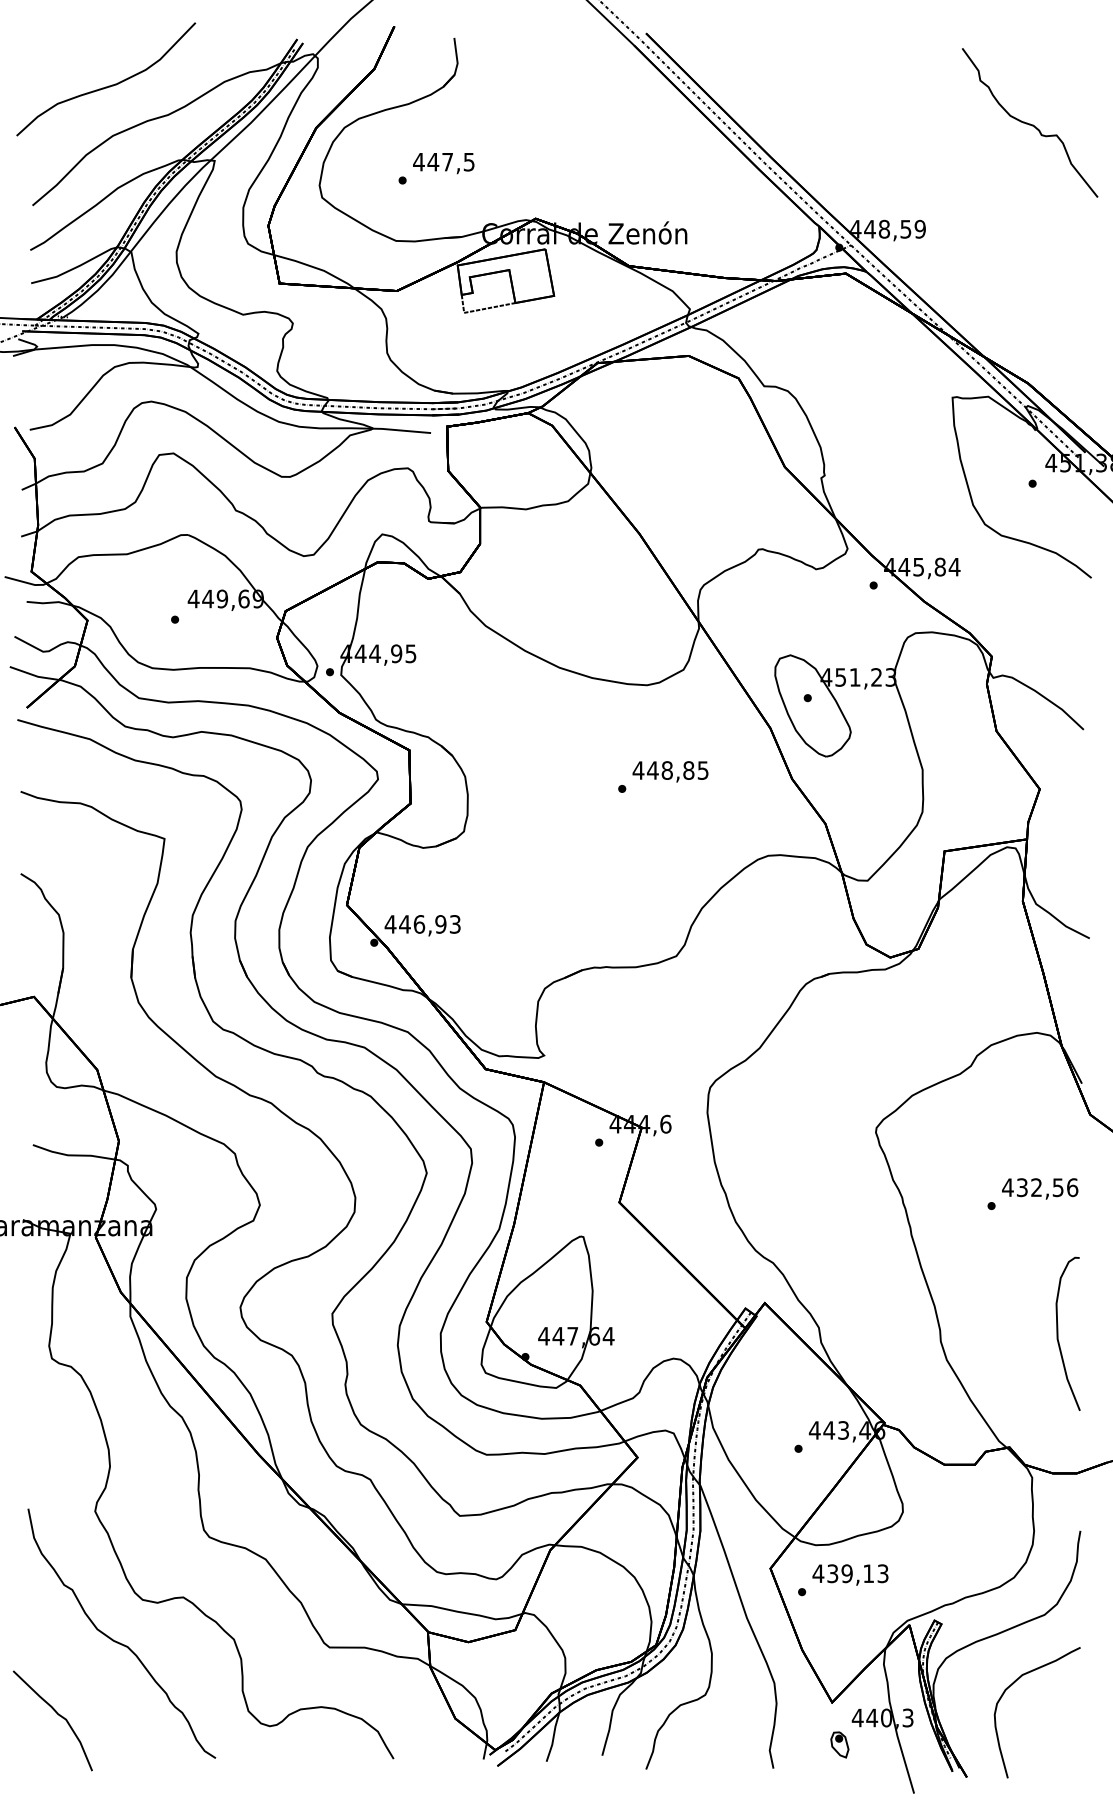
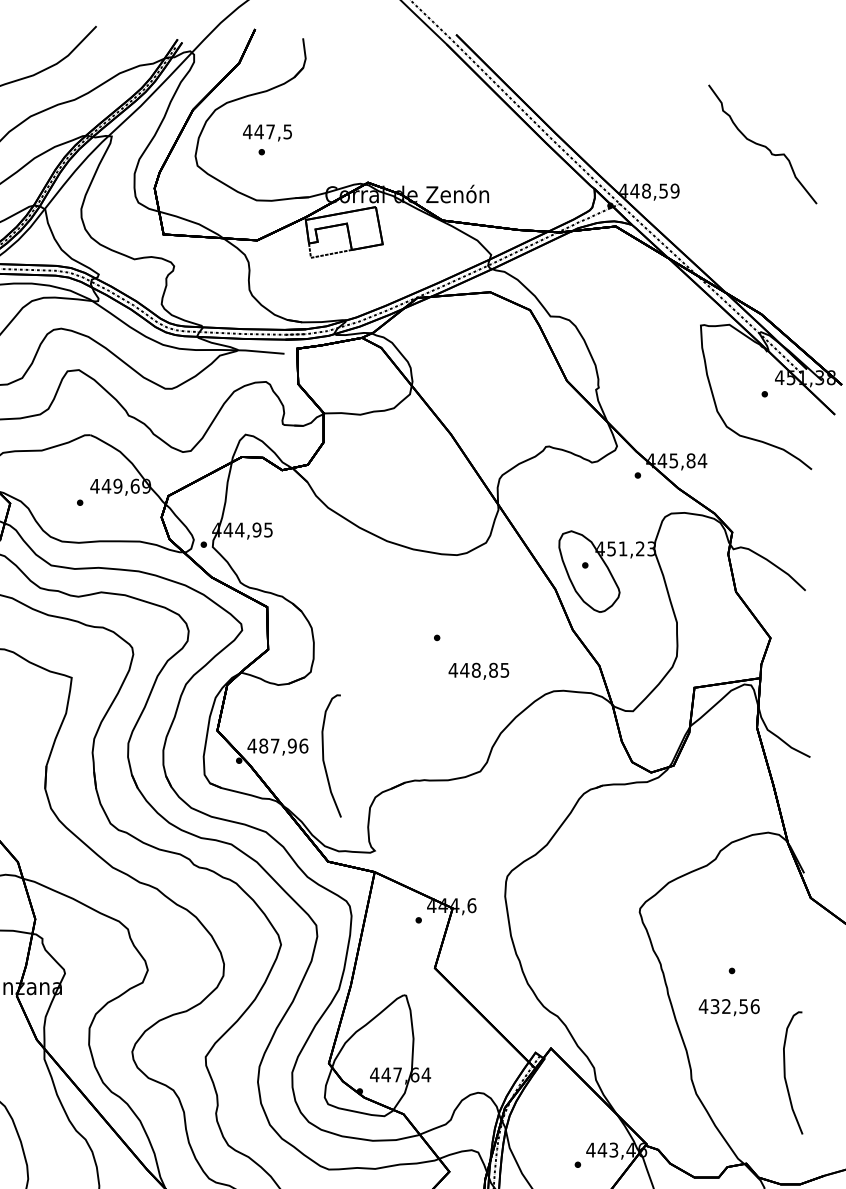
curve: (1030, 123) -> (763, 144), moved
text: (443, 163) -> (267, 132), moved
text: (670, 771) -> (478, 671), moved
text: (429, 924) -> (283, 746), 446,93 -> 487,96
curve: (480, 936) -> (323, 755), added
text: (1040, 1188) -> (729, 1007), moved

